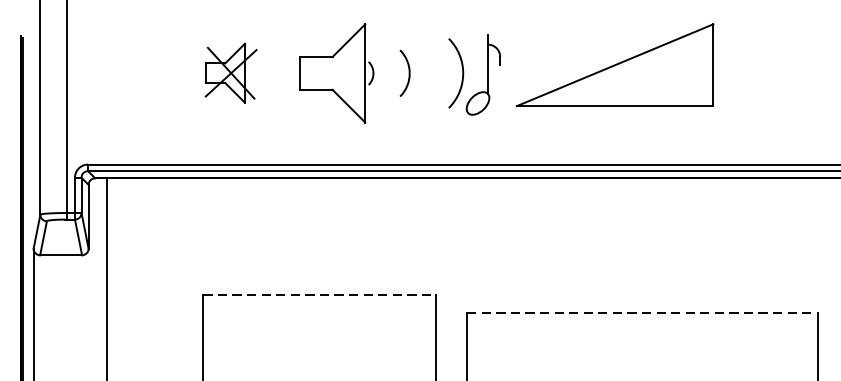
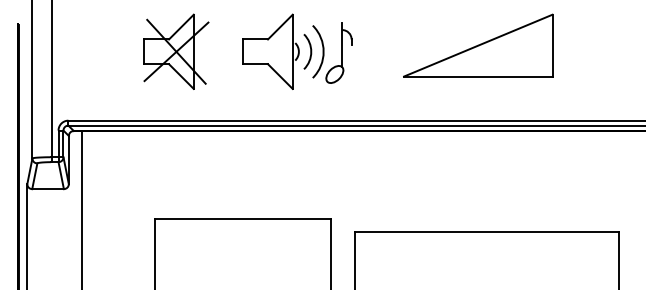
part: (615, 65) -> (478, 45), moved
part: (231, 72) -> (176, 51), size x1.67
part: (335, 72) -> (270, 51), moved
part: (464, 74) -> (324, 52), moved
line: (319, 294) -> (243, 218), dashed -> solid
line: (643, 312) -> (487, 232), dashed -> solid

